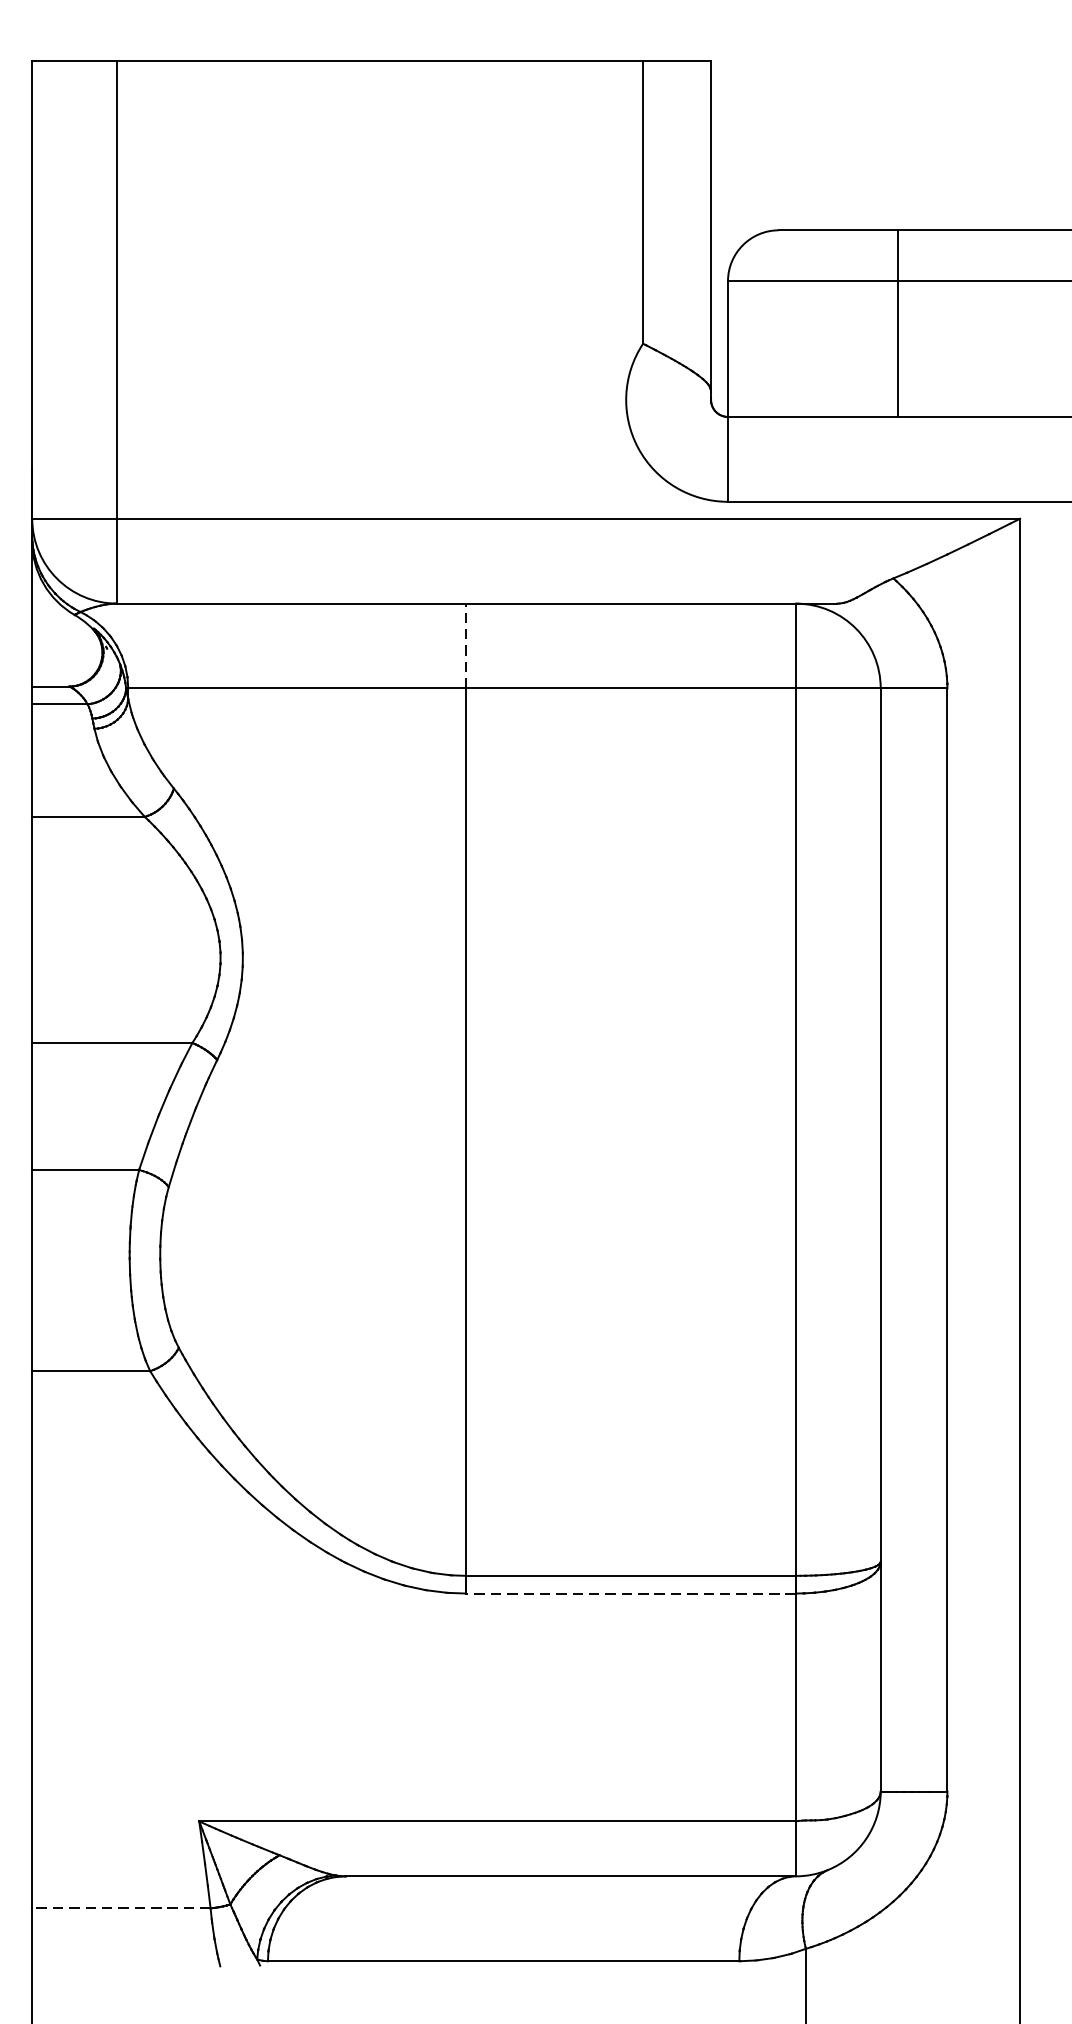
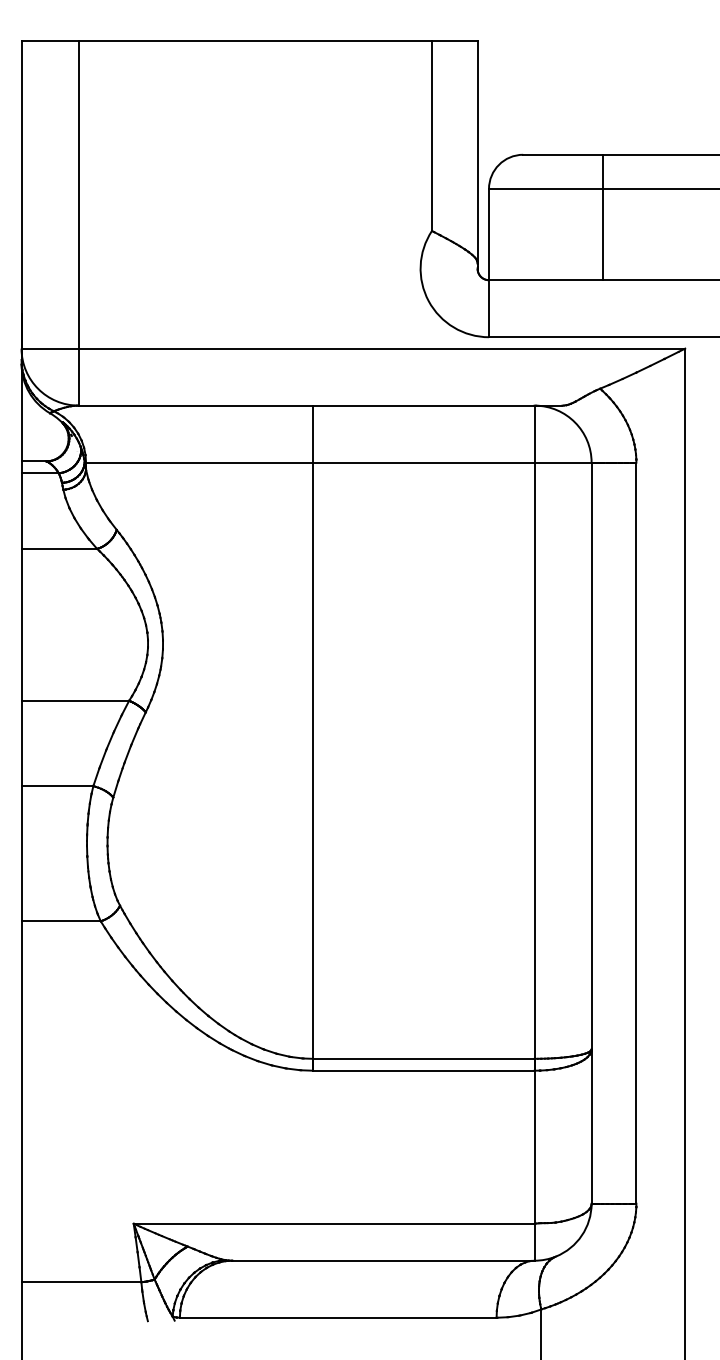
line: (465, 646) -> (312, 434), dashed -> solid
line: (630, 1593) -> (423, 1070), dashed -> solid
line: (121, 1908) -> (81, 1282), dashed -> solid

